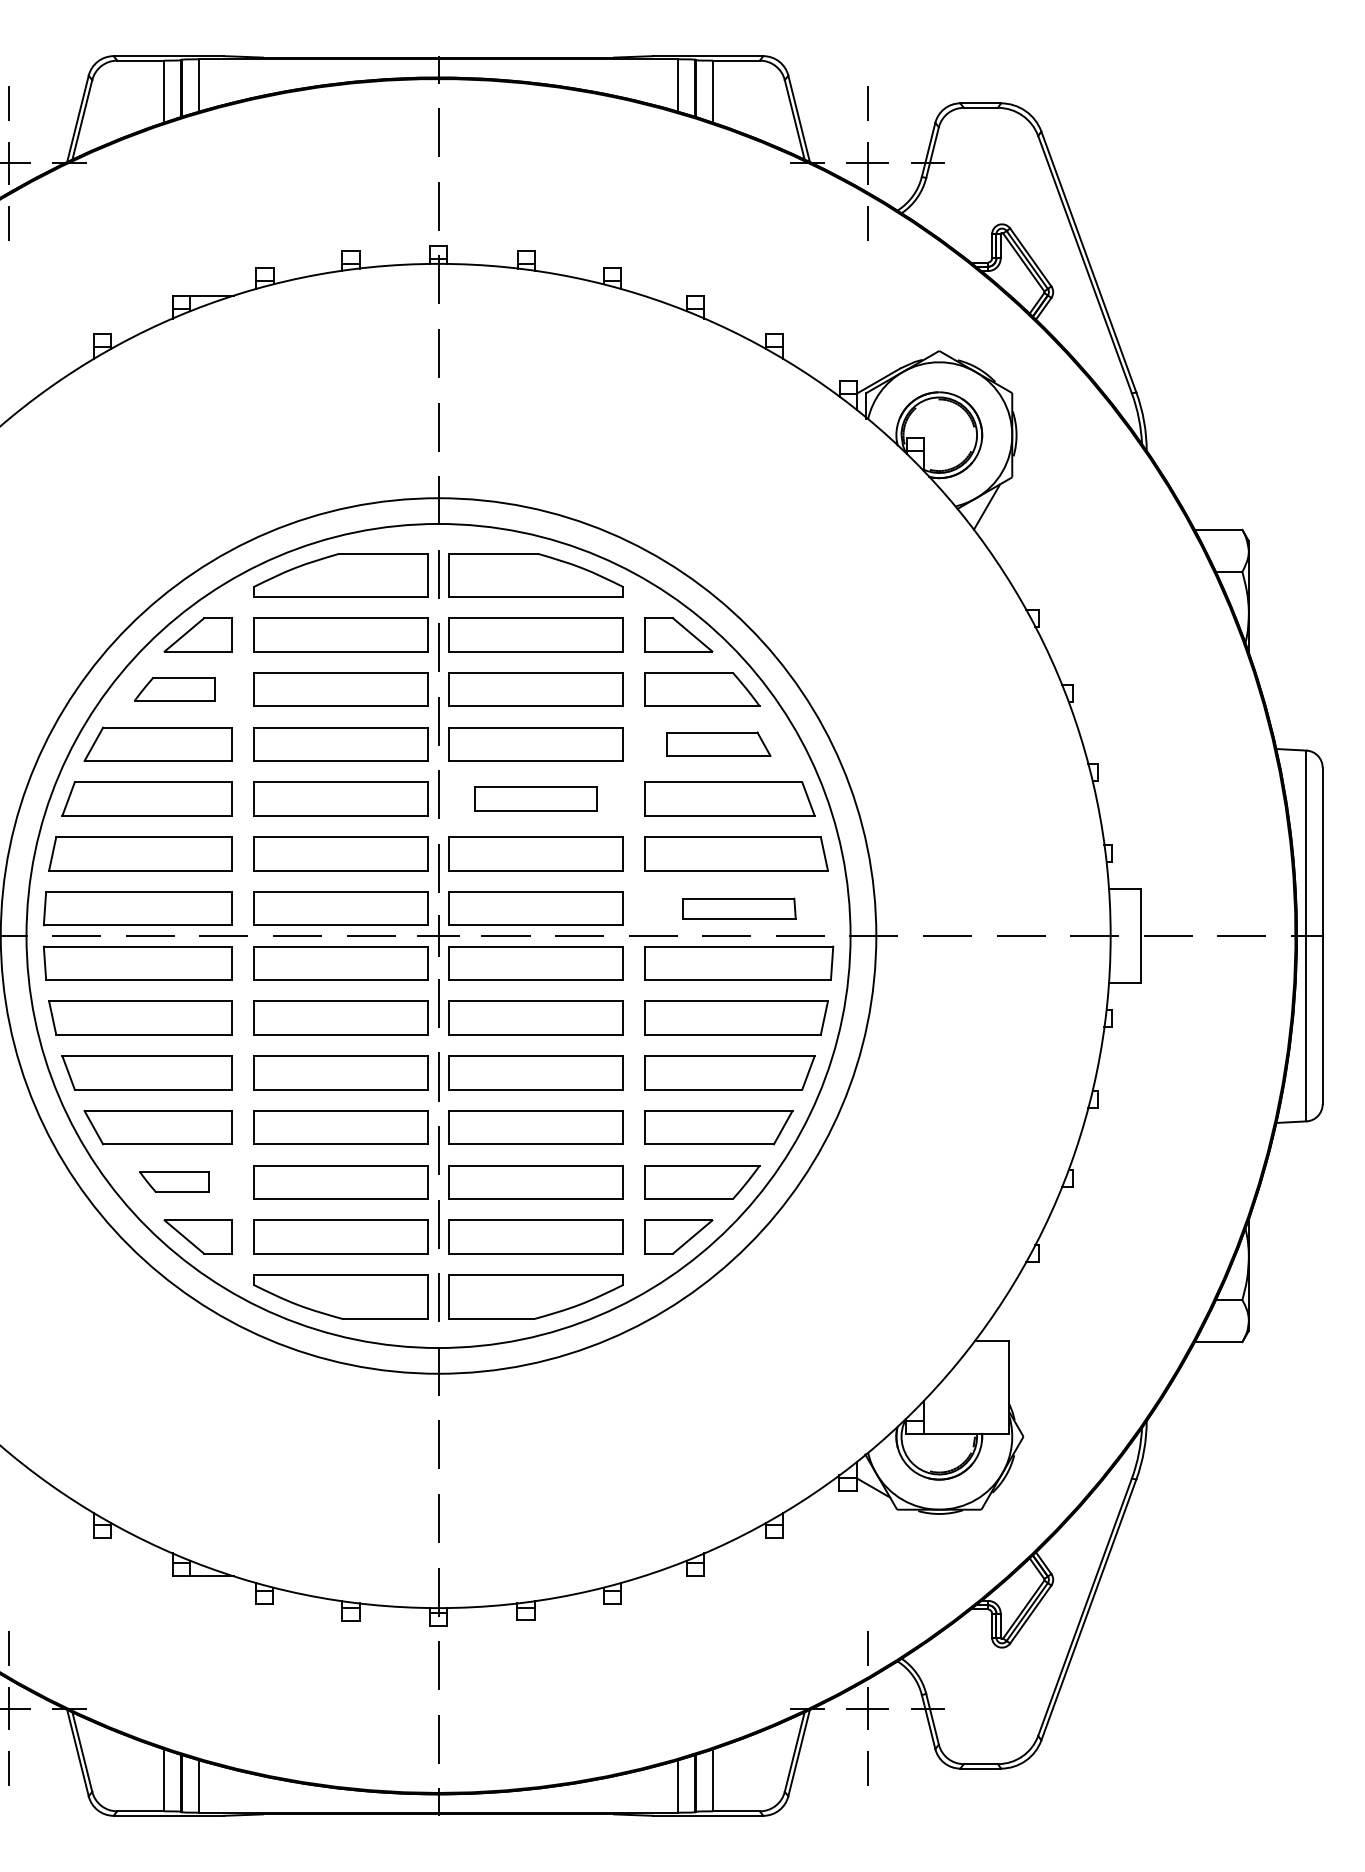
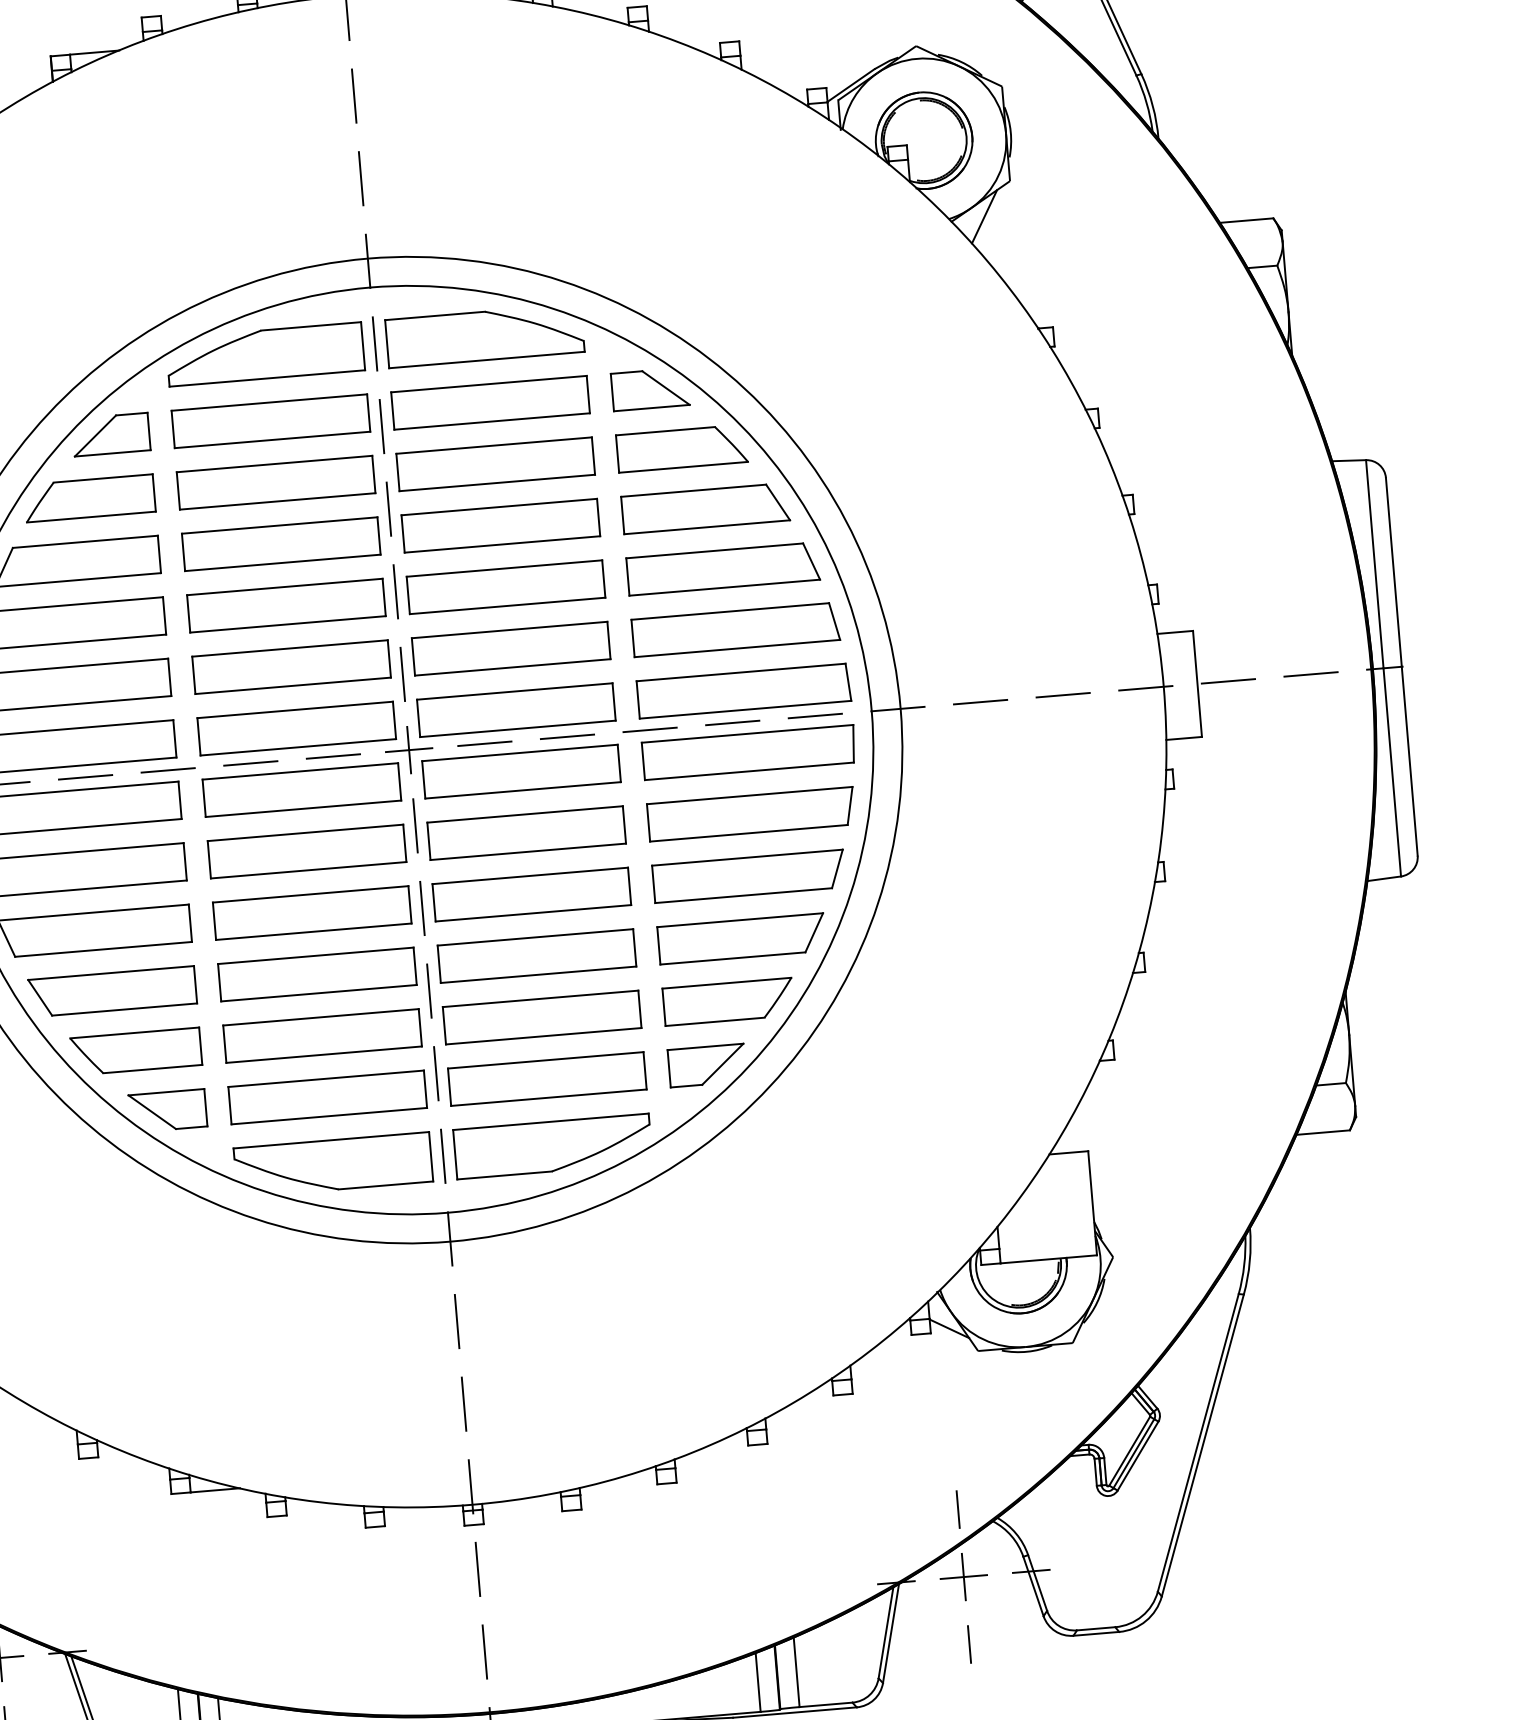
part: (174, 689) -> (89, 498), size x1.43
part: (718, 743) -> (705, 507), size x1.43
part: (535, 798) -> (505, 586), size x1.43
part: (739, 908) -> (744, 690), size x1.67
part: (174, 1182) -> (135, 1051), size x1.67

